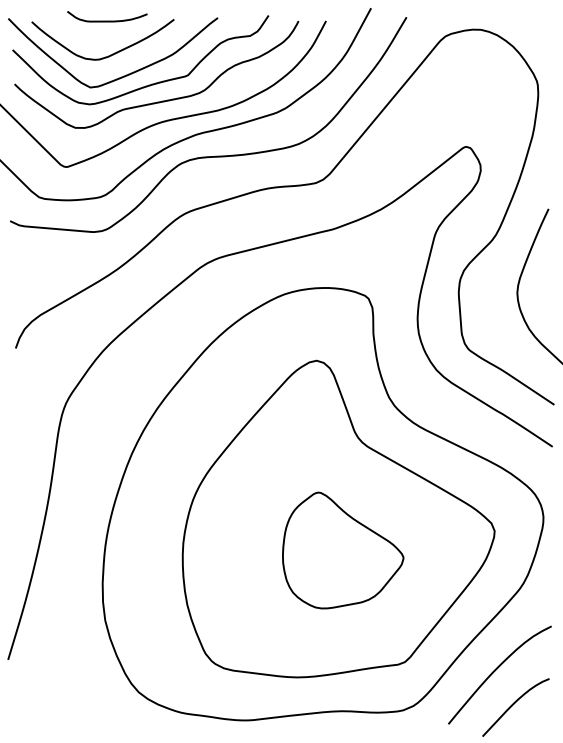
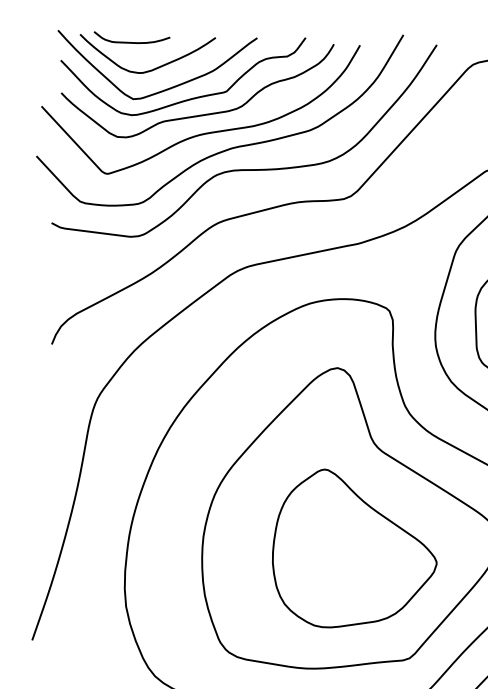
curve: (107, 20) -> (131, 41), moved
part: (343, 550) -> (355, 549), size x1.43

